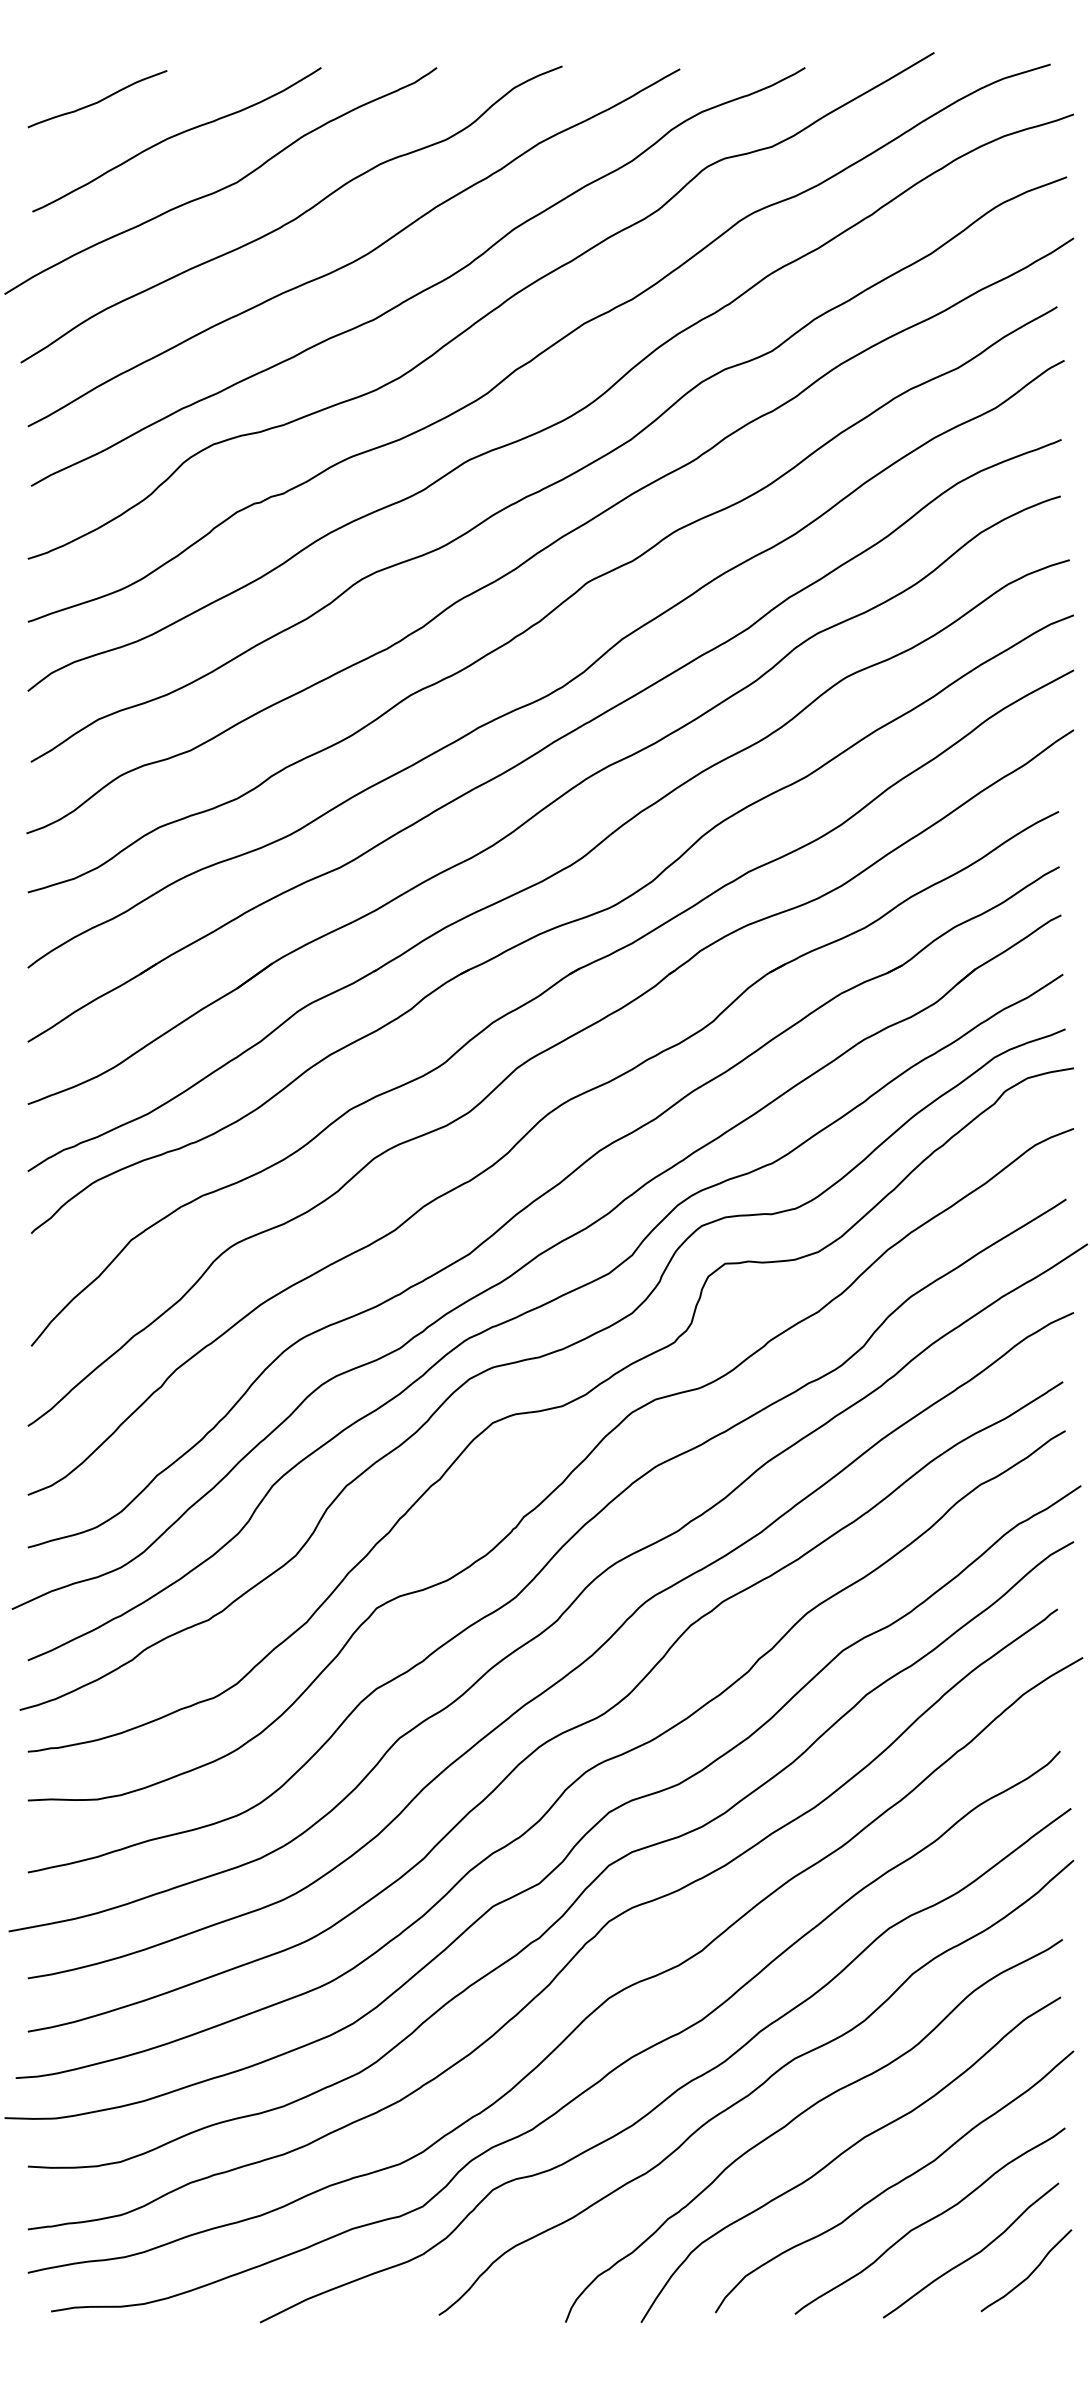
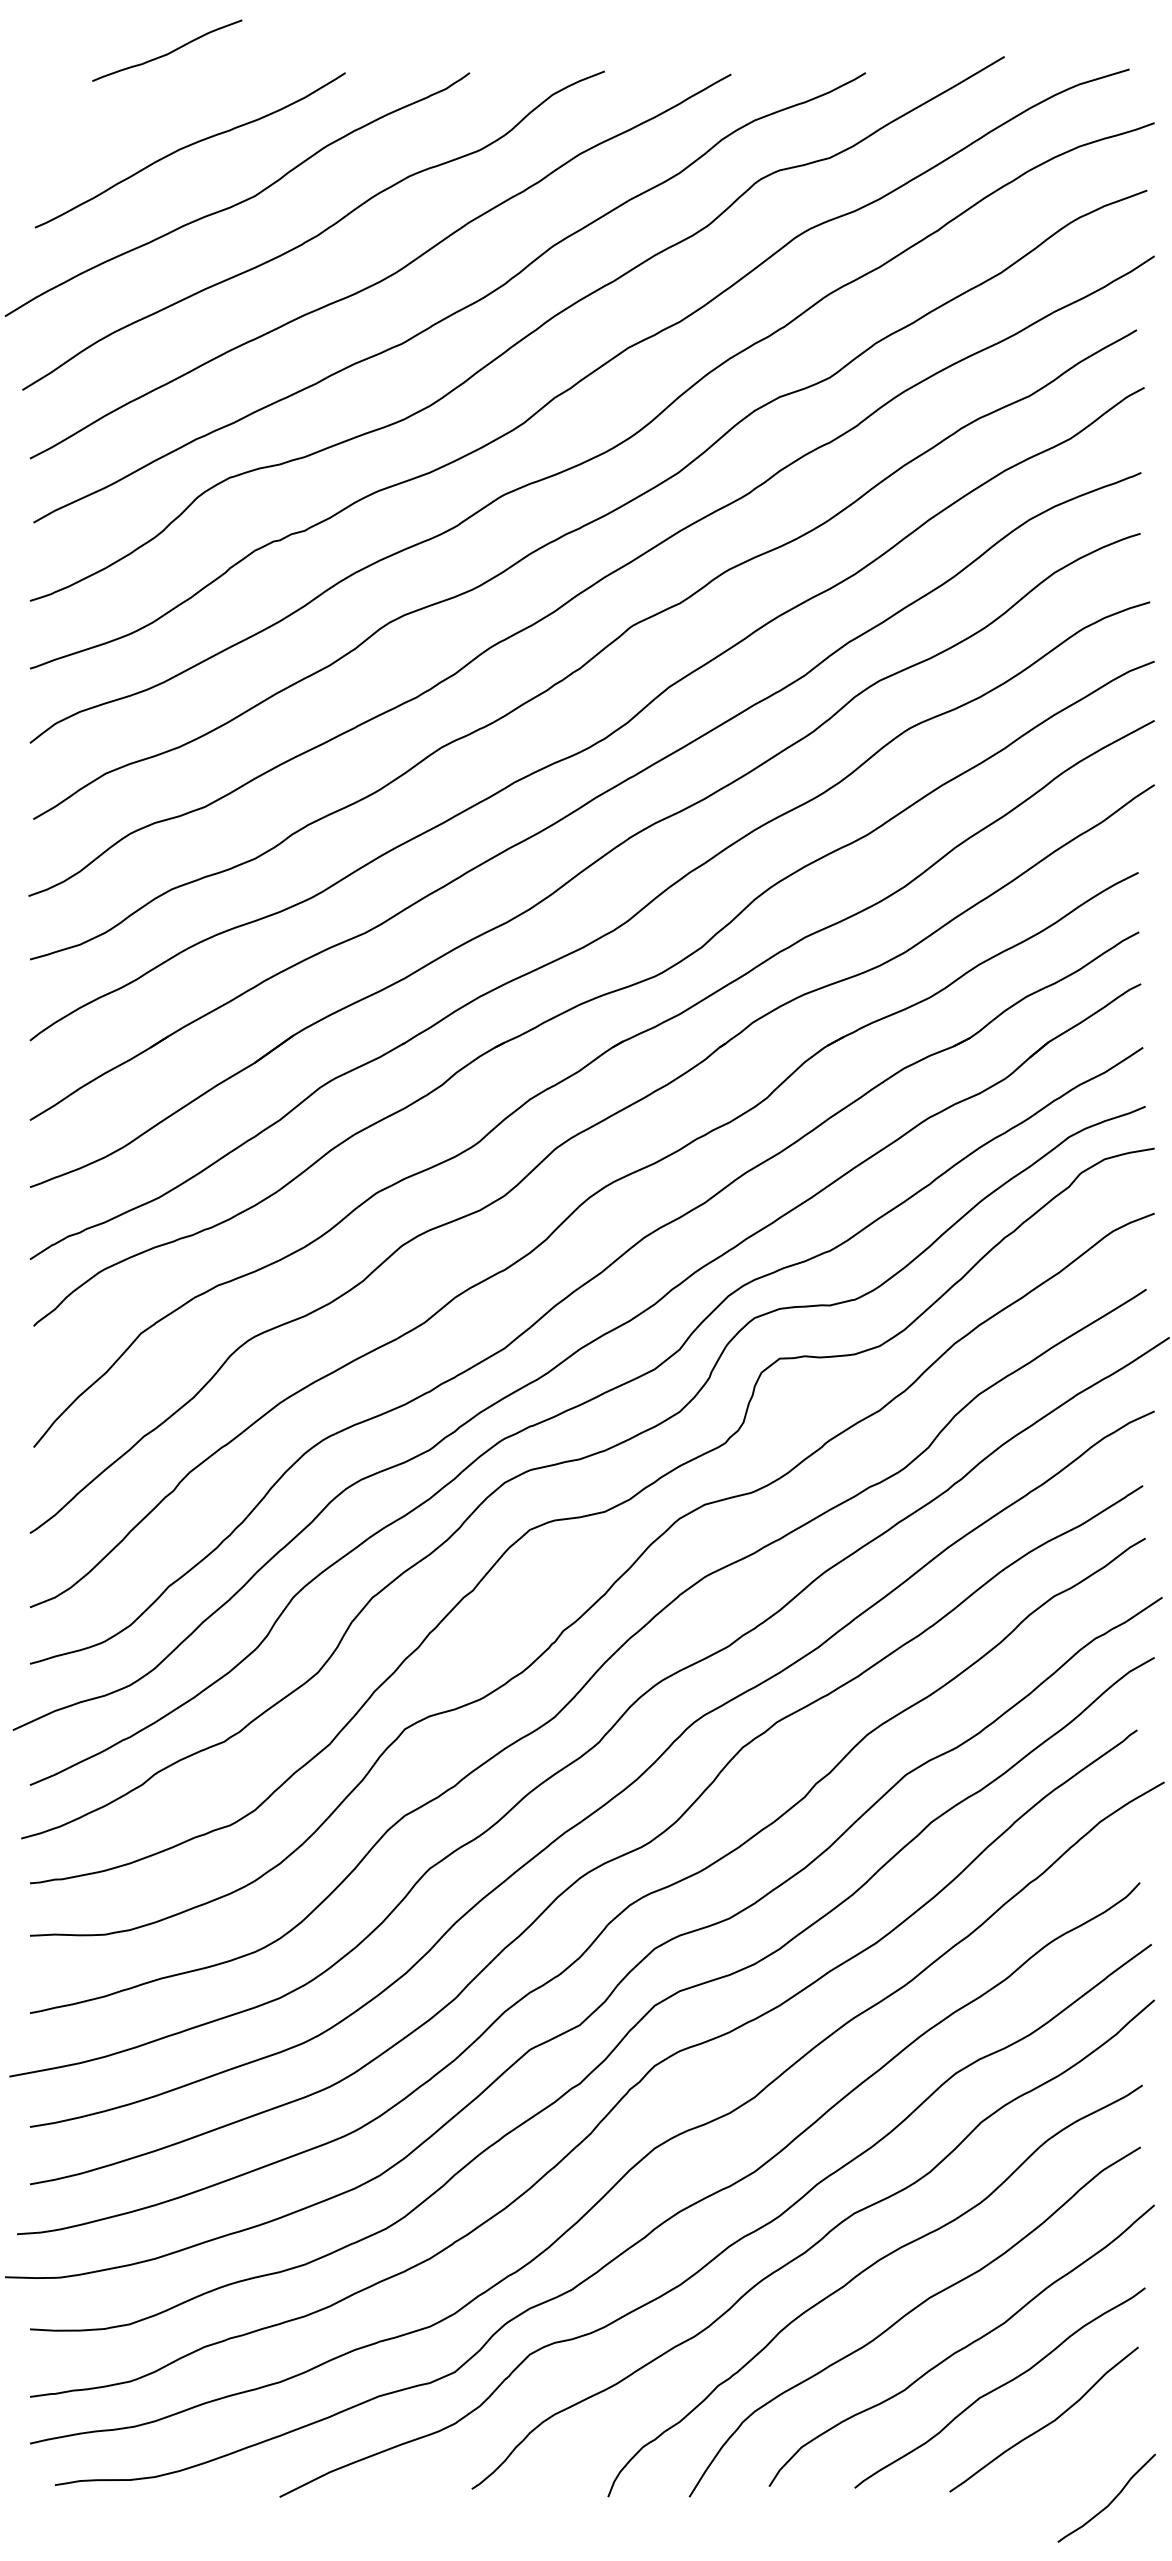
curve: (97, 101) -> (167, 53), moved
curve: (1030, 2273) -> (1111, 2501), moved

